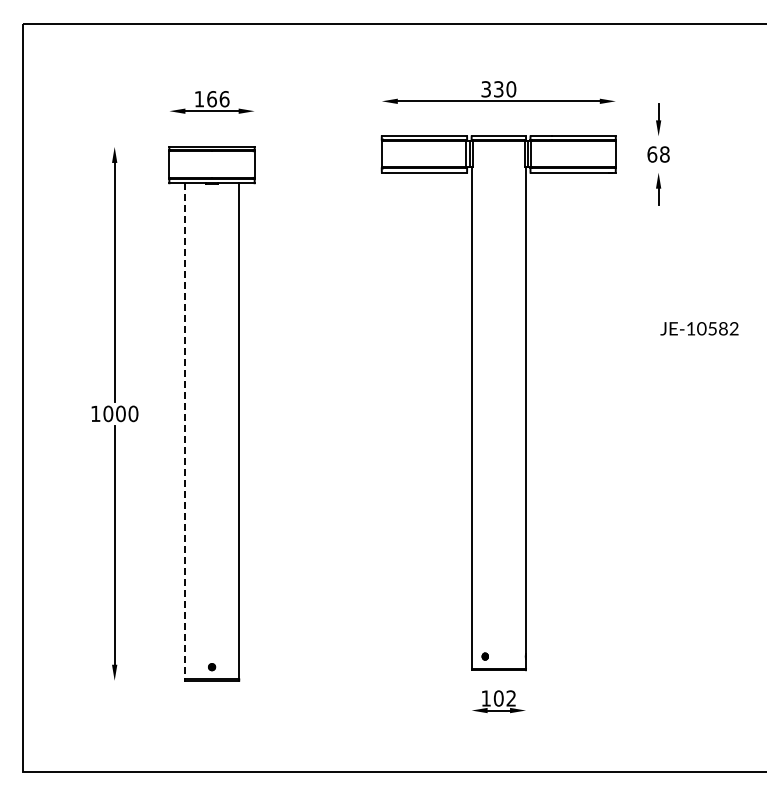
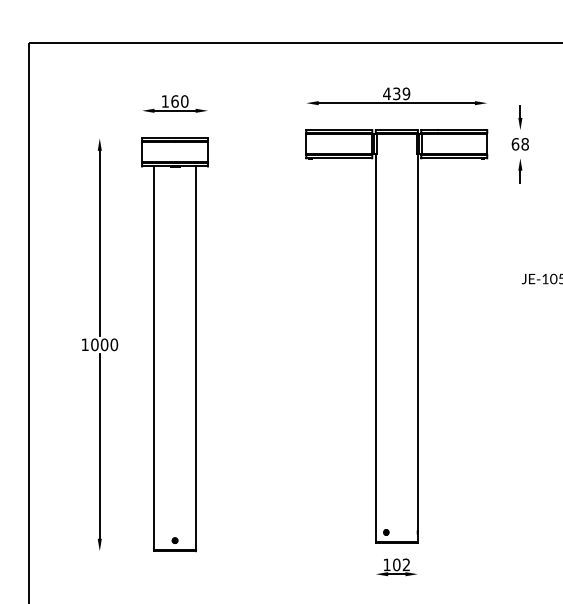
text: (498, 89) -> (396, 94), 330 -> 439
text: (224, 99) -> (184, 101), 166 -> 160
line: (184, 431) -> (153, 358), dashed -> solid

